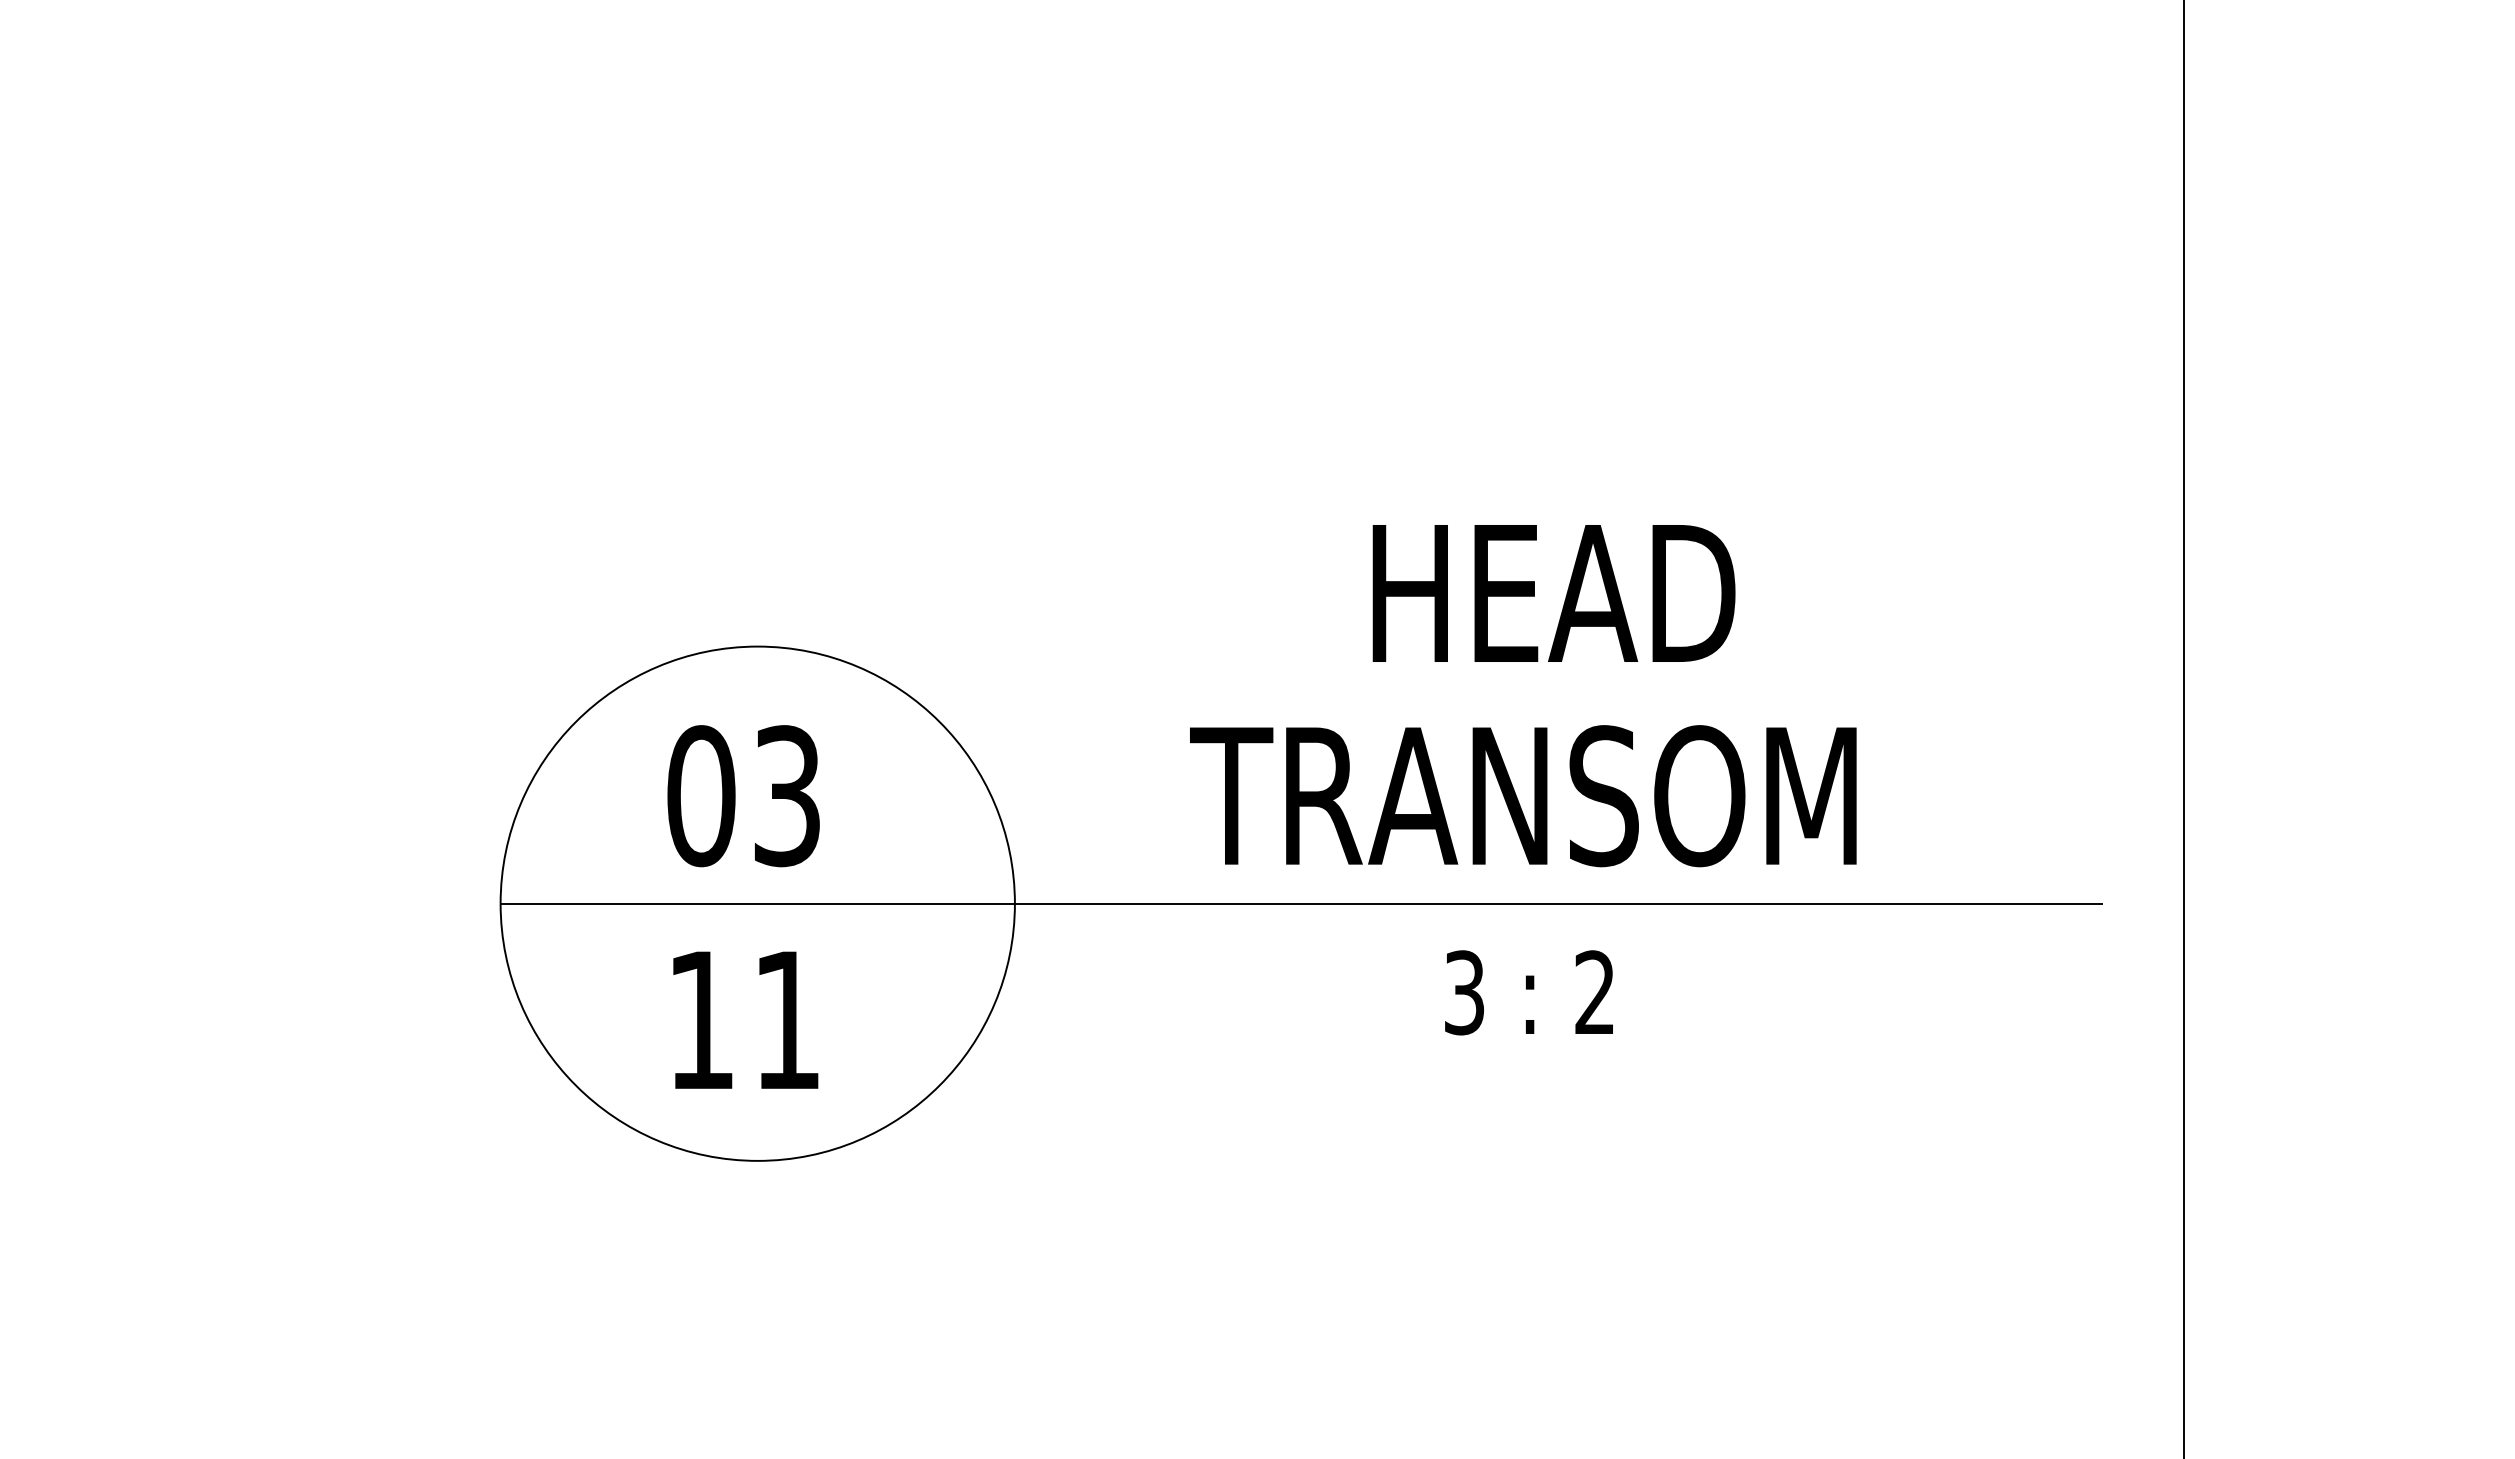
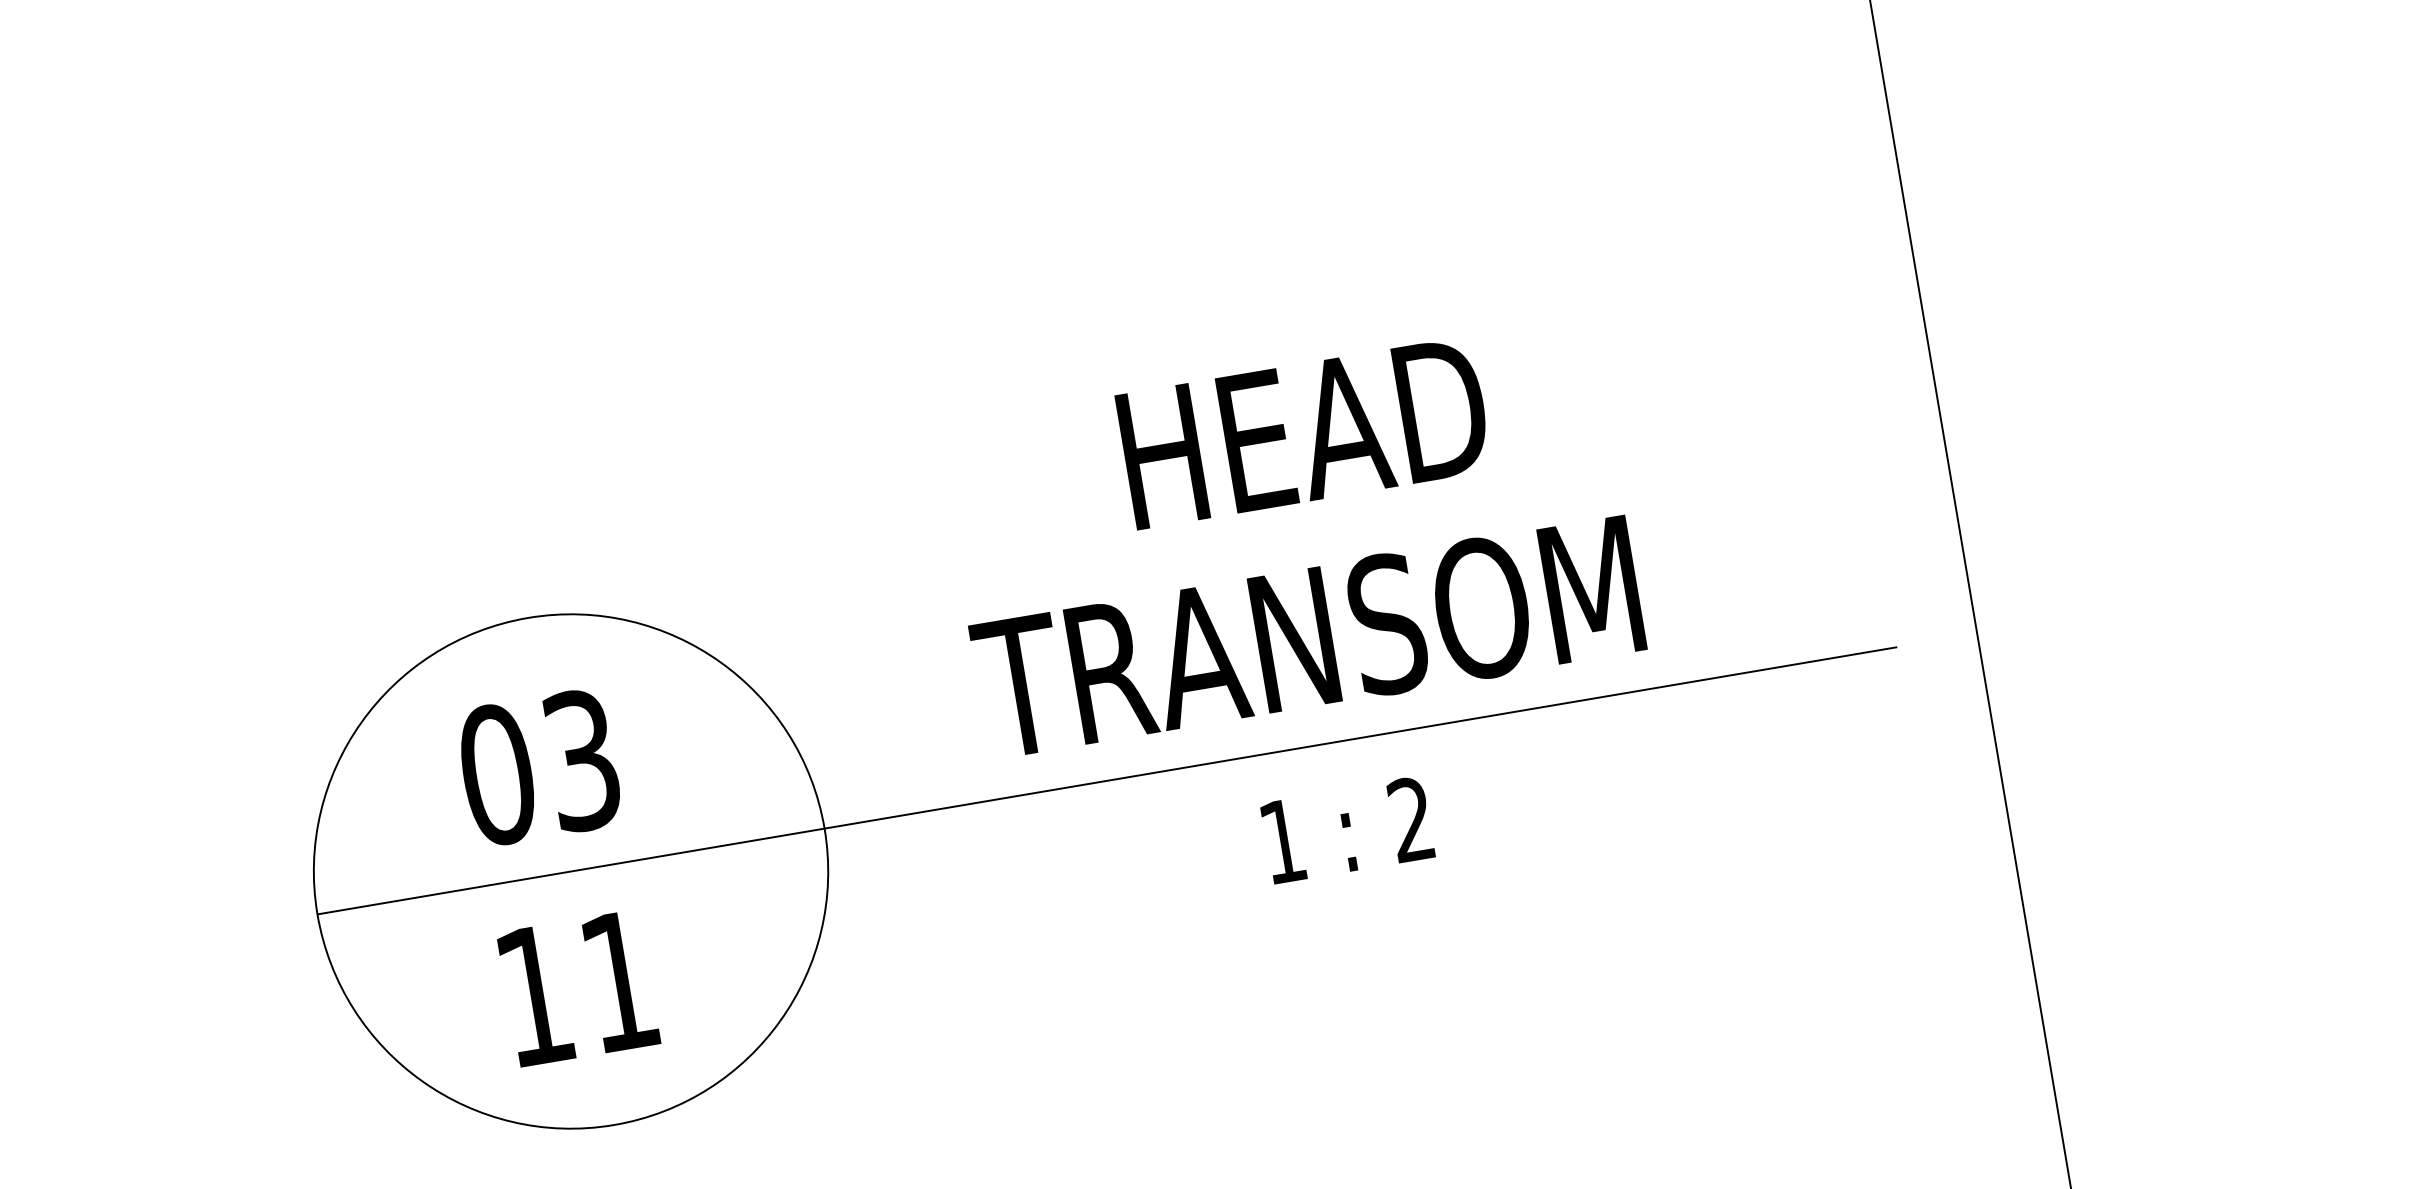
text: (1464, 992) -> (1282, 841), 3 -> 1

